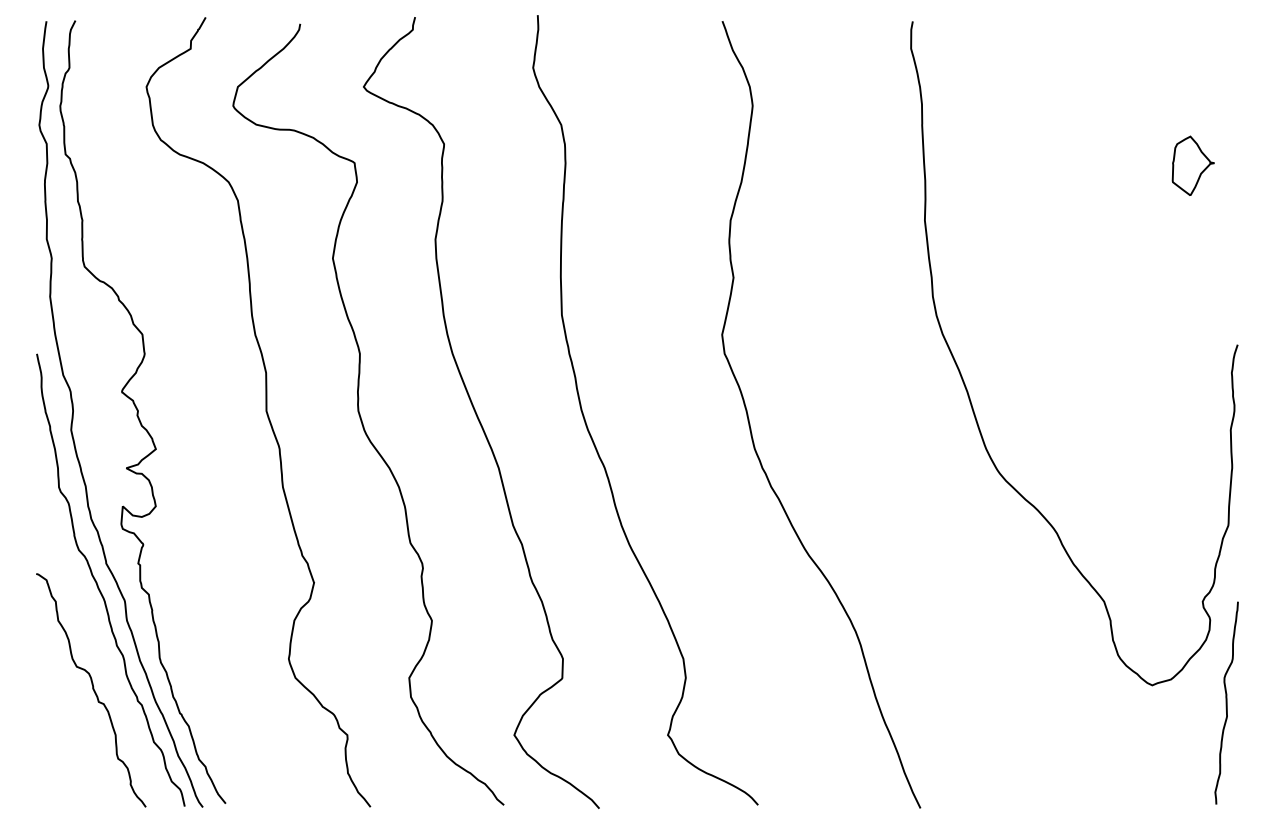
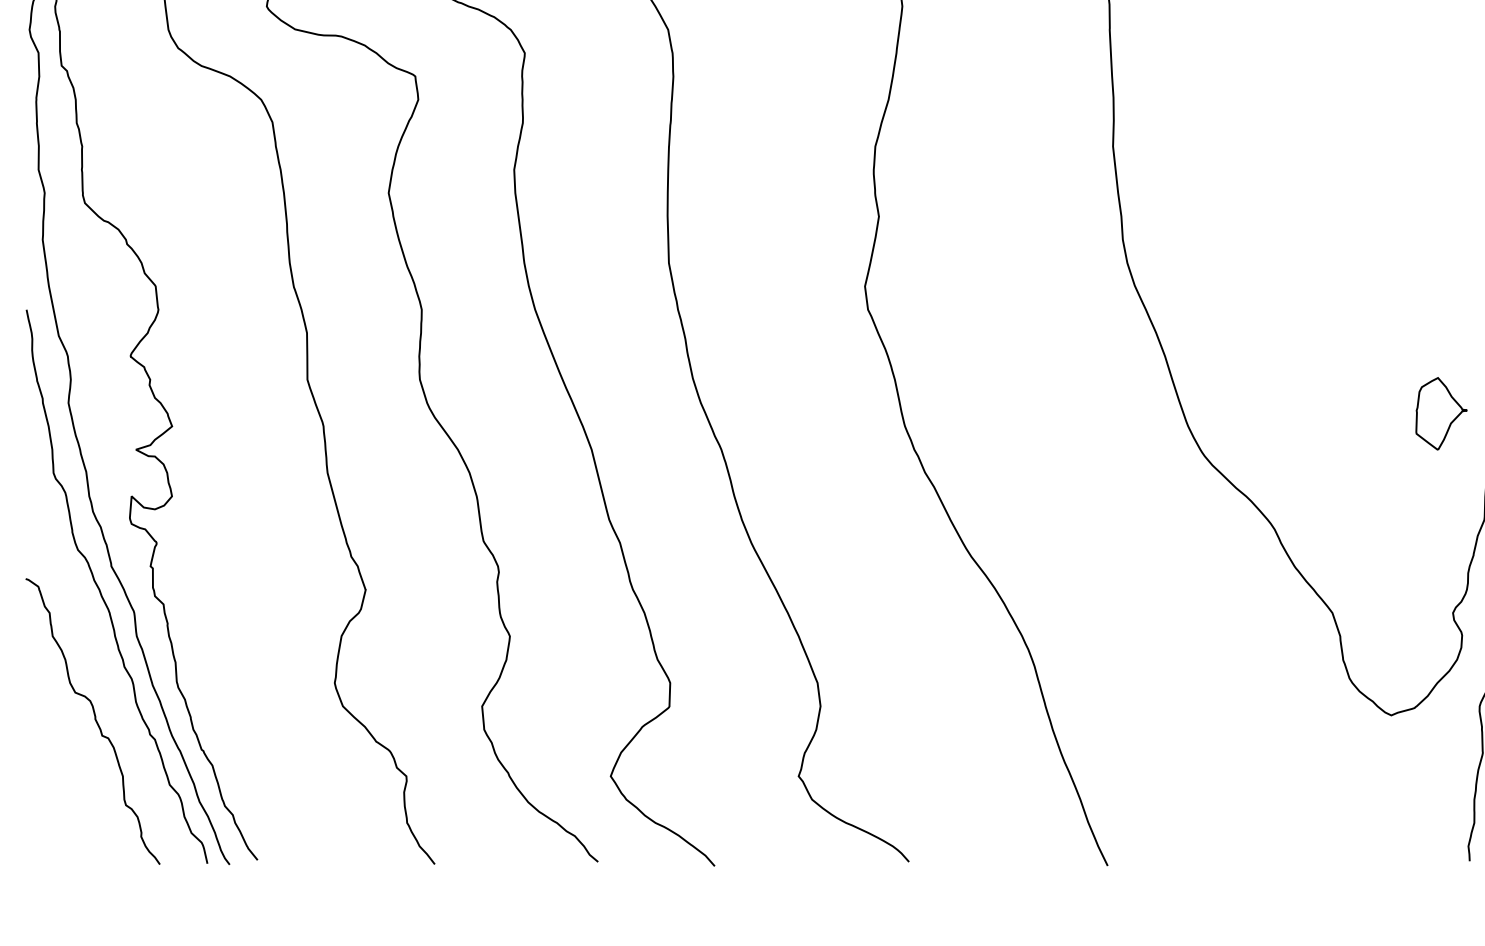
part: (1192, 165) -> (1440, 413), moved

